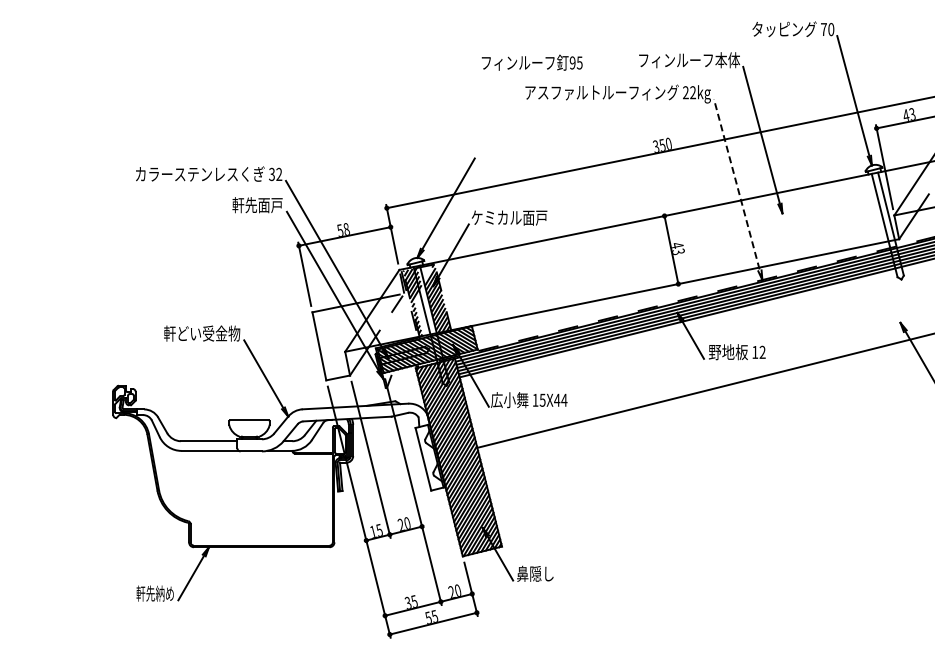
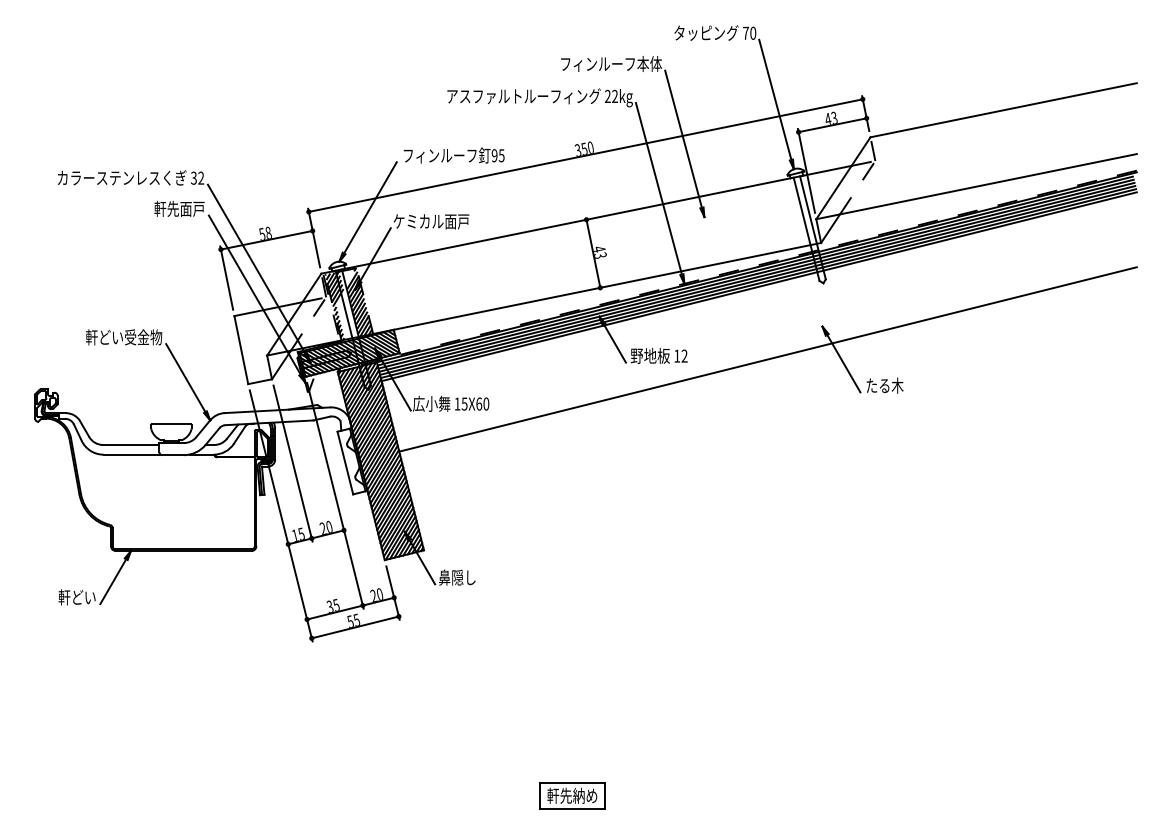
text: (531, 62) -> (453, 155), moved
line: (738, 189) -> (660, 193), dashed -> solid
text: (560, 399) -> (482, 403), 15X44 -> 15X60
text: (154, 593) -> (76, 597), 軒先納め -> 軒どい

